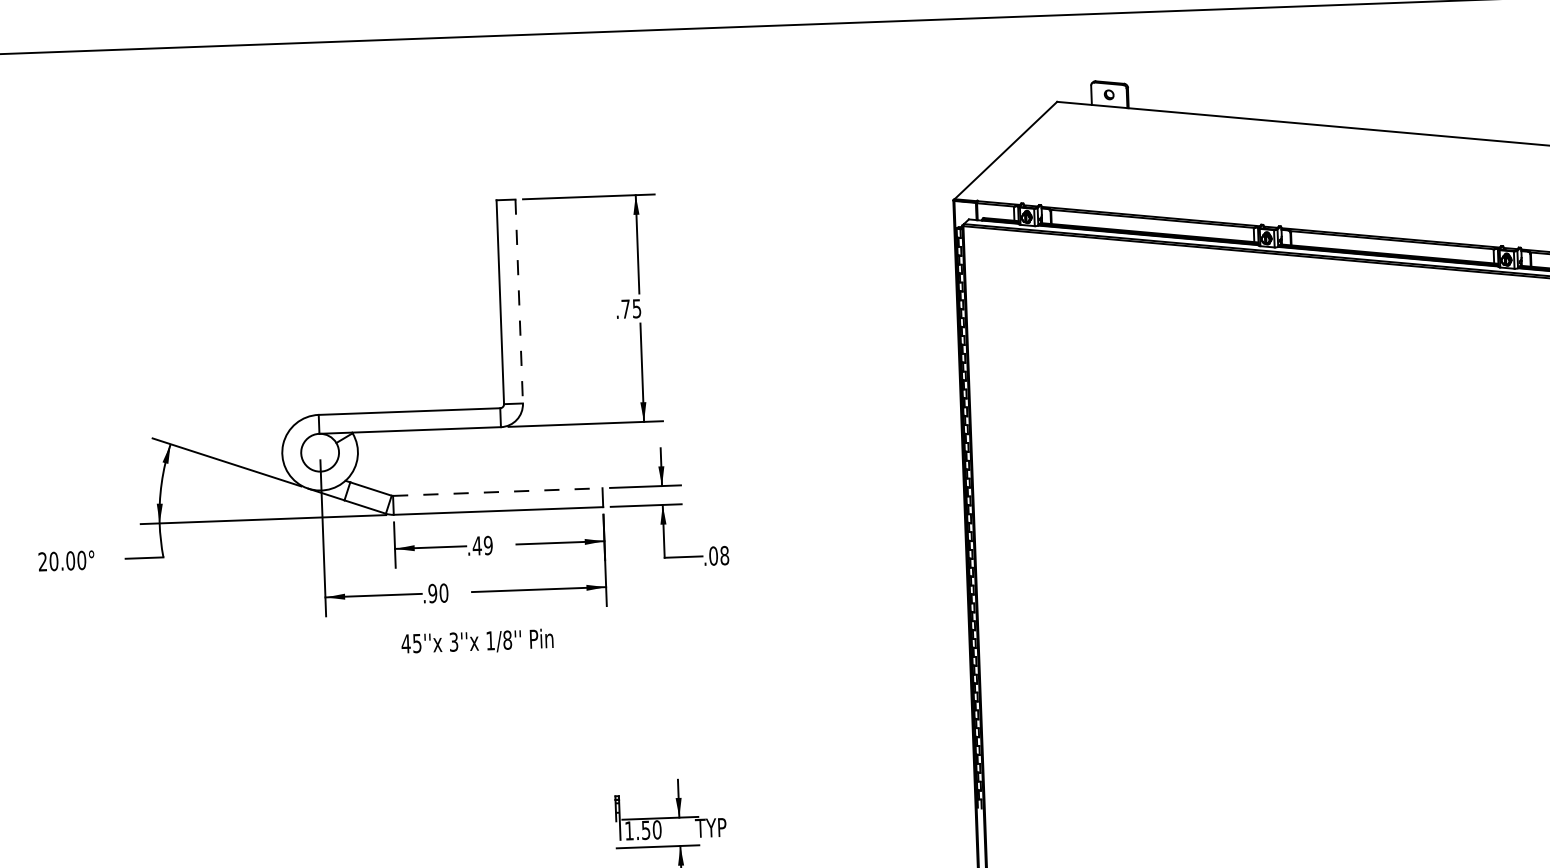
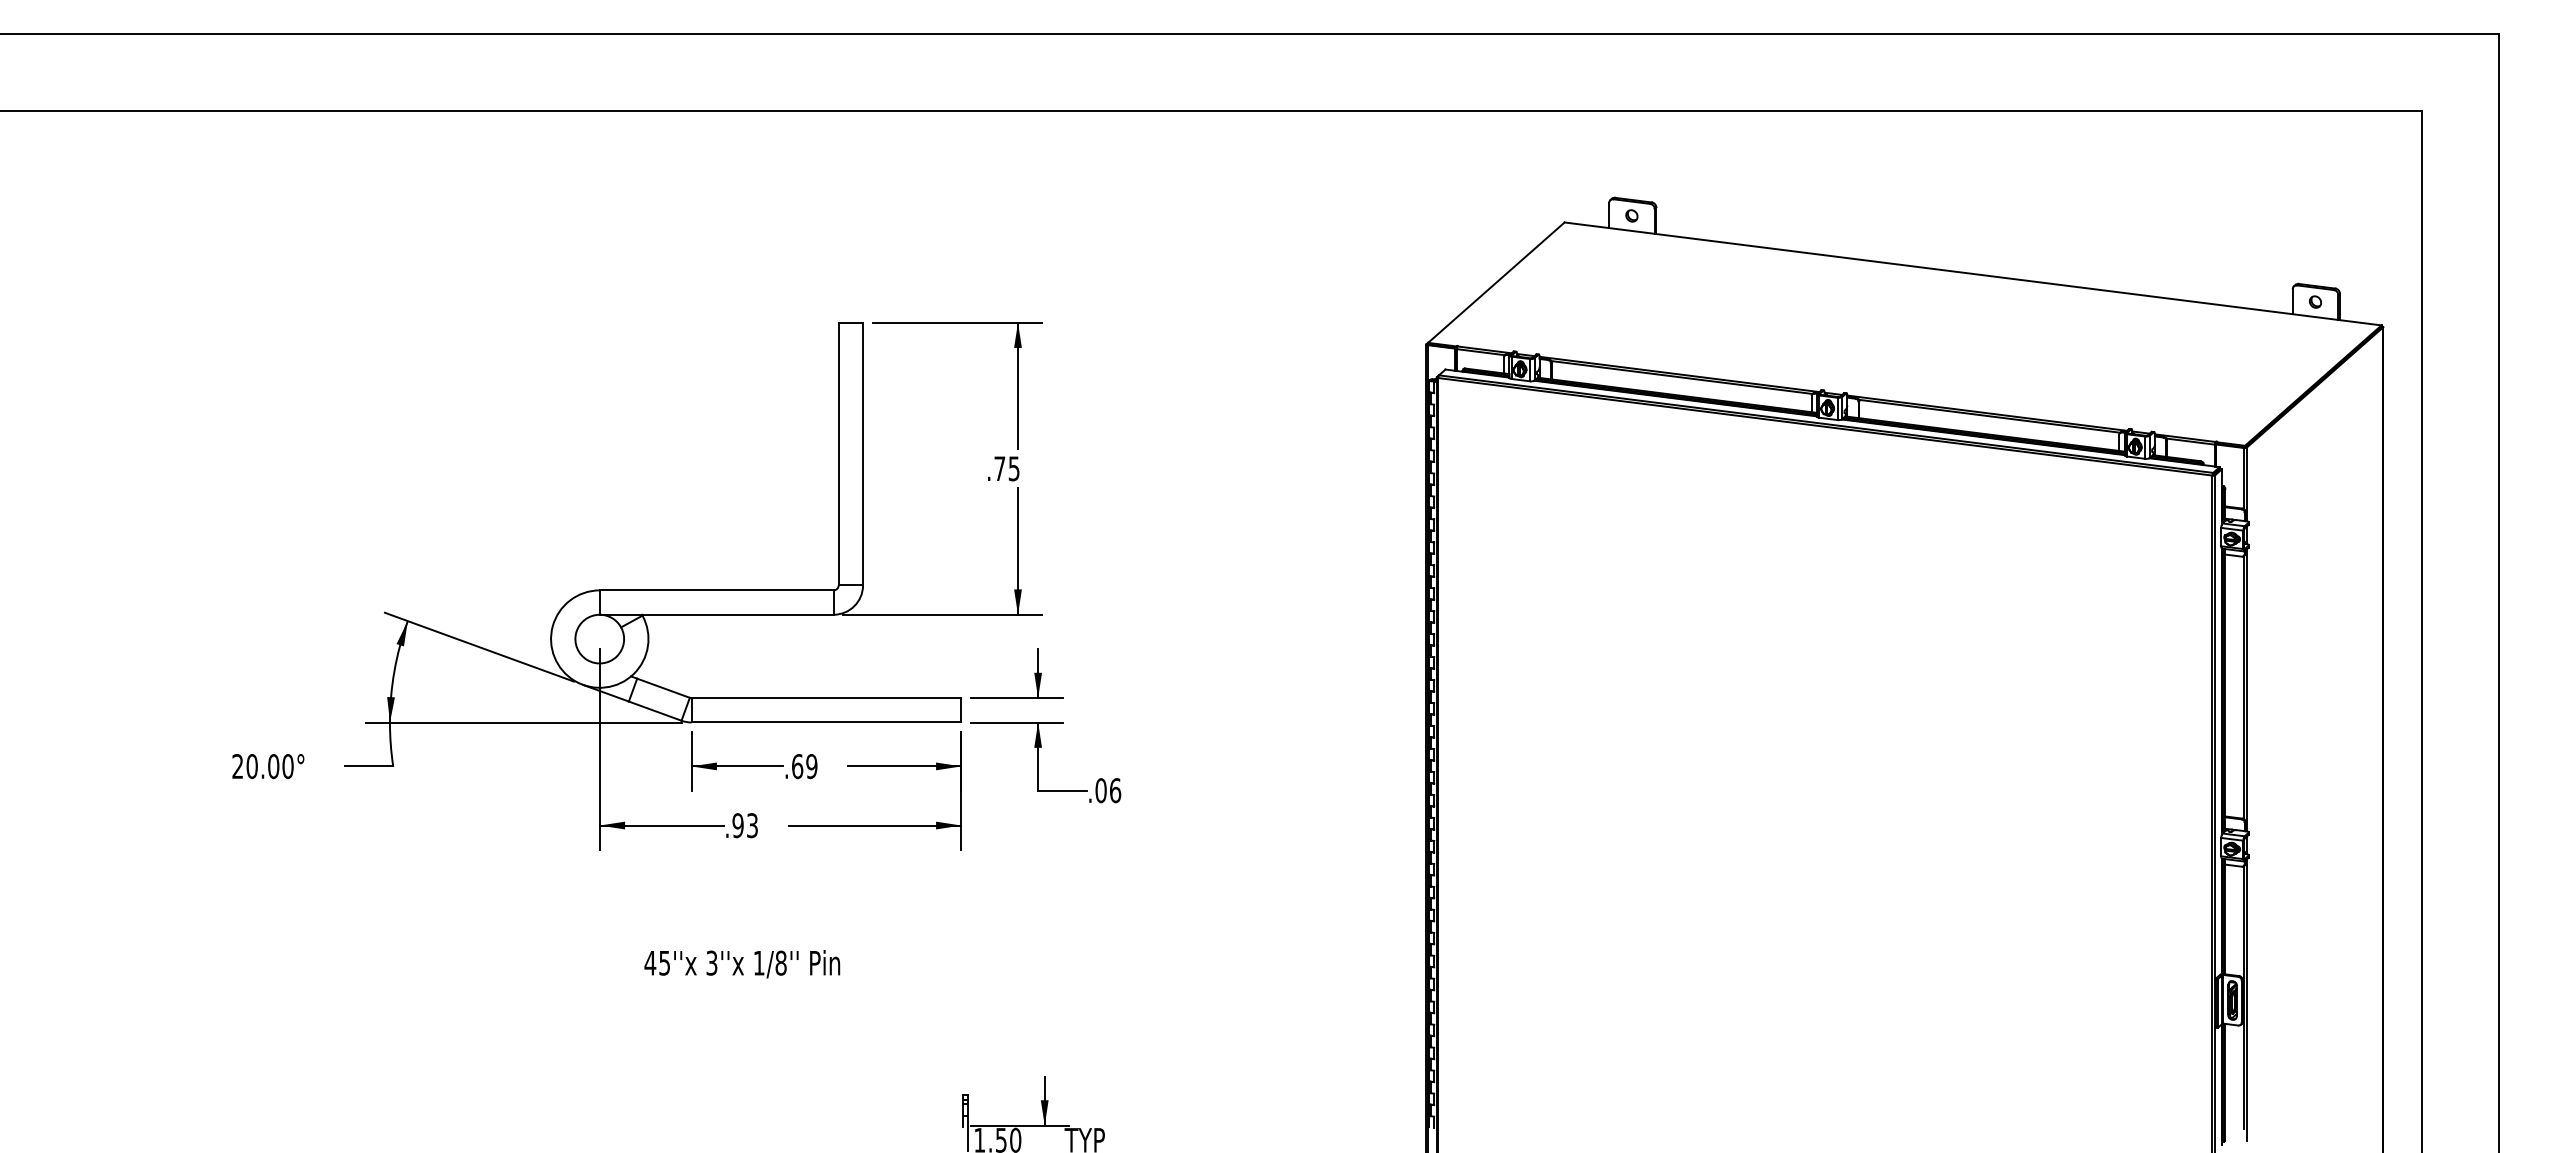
line: (519, 301) -> (863, 454), dashed -> solid
line: (497, 492) -> (826, 698), dashed -> solid
text: (477, 545) -> (797, 766), .49 -> .69
text: (724, 555) -> (1115, 790), .08 -> .06
text: (443, 593) -> (752, 825), .90 -> .93
text: (477, 642) -> (742, 964), moved

